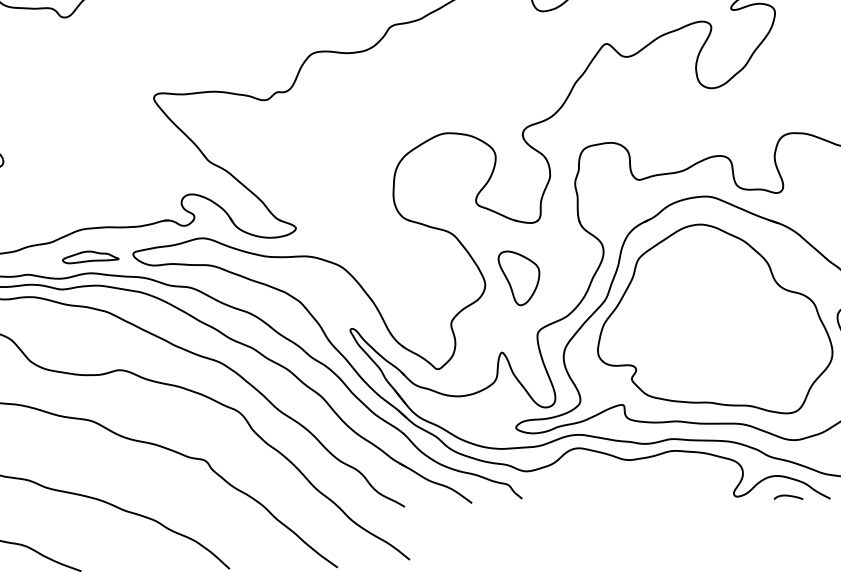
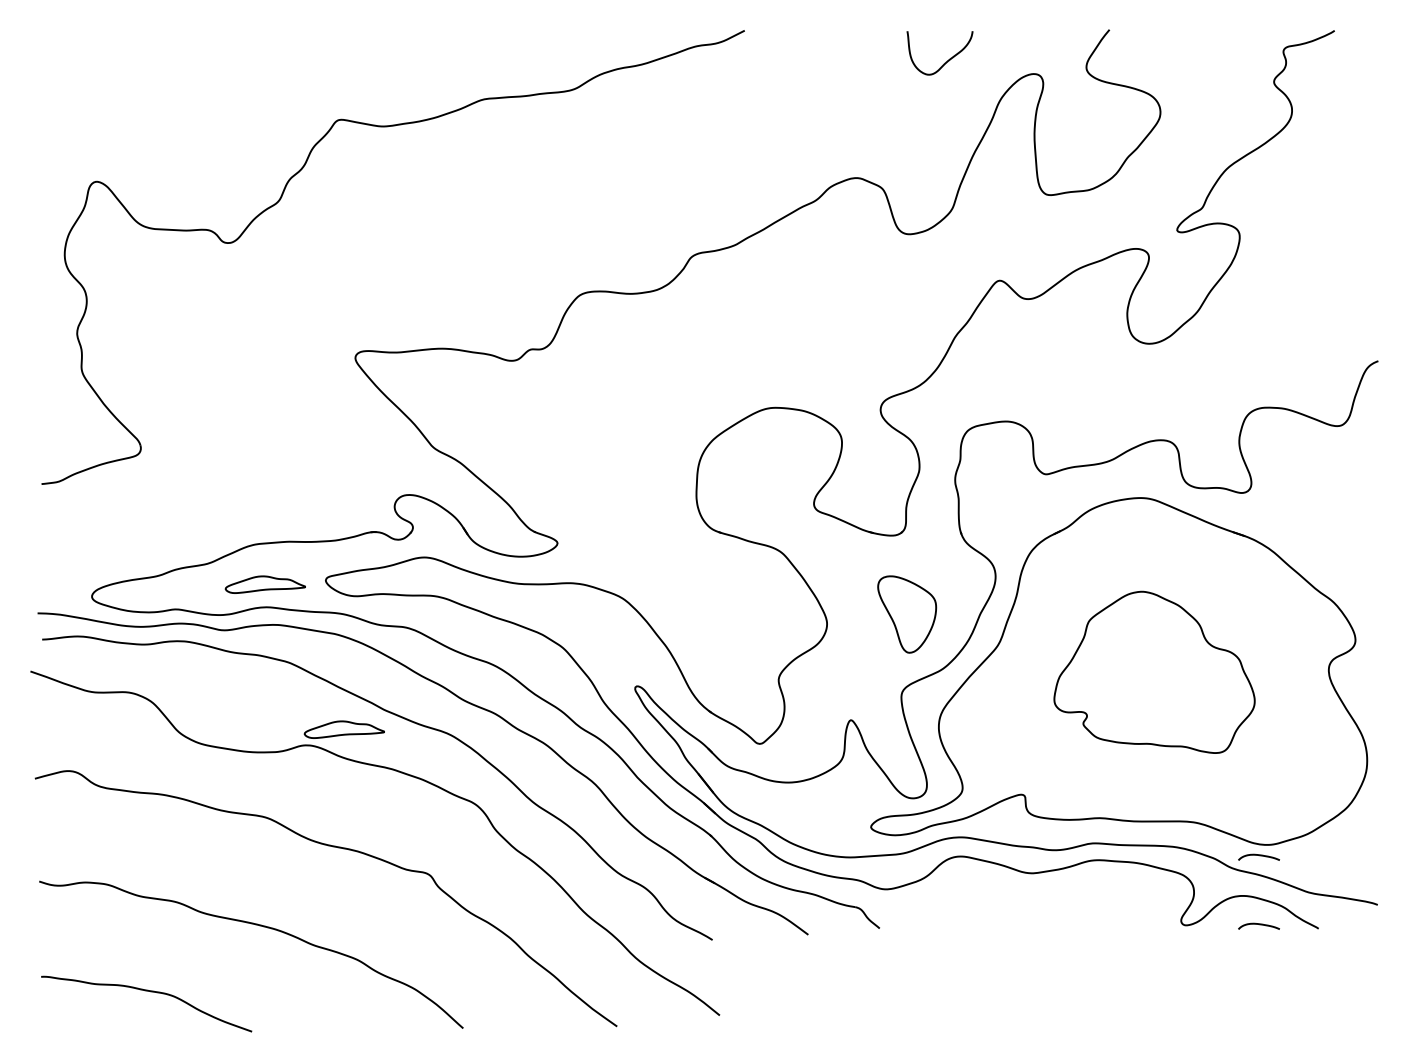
part: (519, 278) -> (907, 614), moved
part: (715, 319) -> (1154, 672), size x0.6
part: (145, 359) -> (343, 729), added
curve: (788, 447) -> (1258, 855), added

